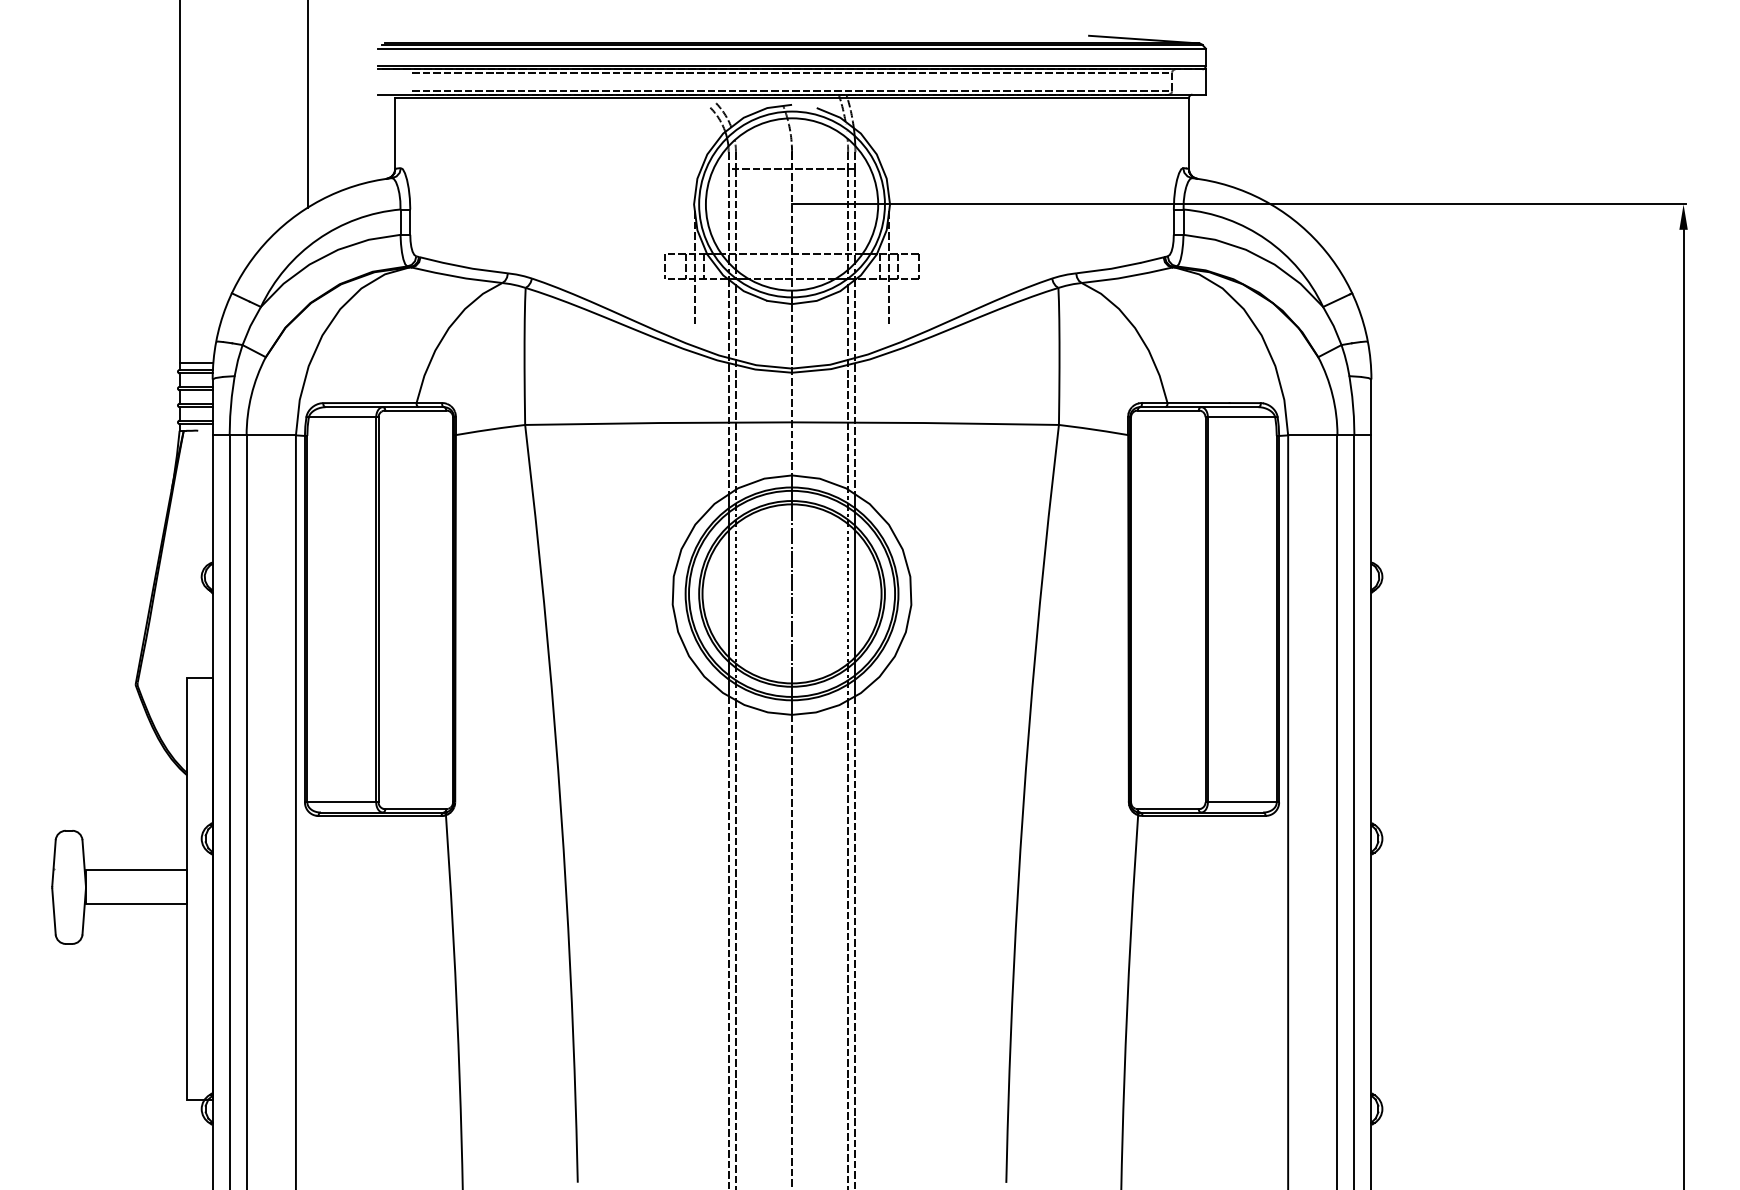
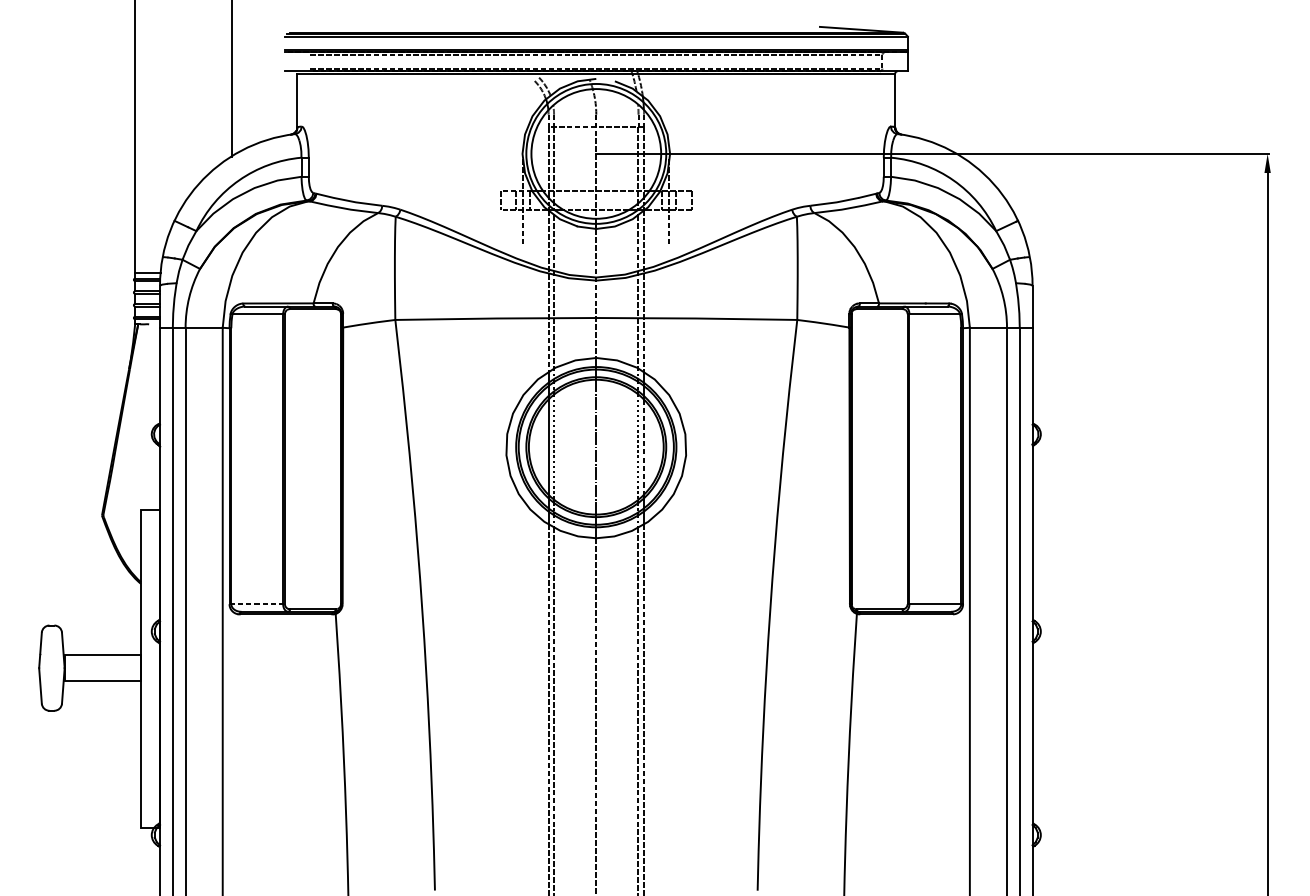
line: (855, 594) -> (644, 447), solid -> dashed
line: (341, 802) -> (257, 604), solid -> dashed

